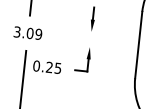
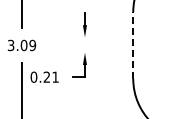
line: (139, 44) -> (133, 44), solid -> dashed
text: (58, 67) -> (55, 76), 0.25 -> 0.21

